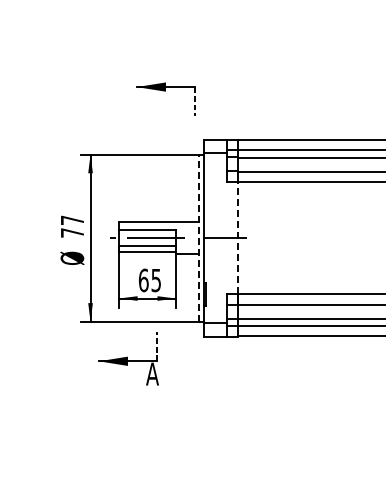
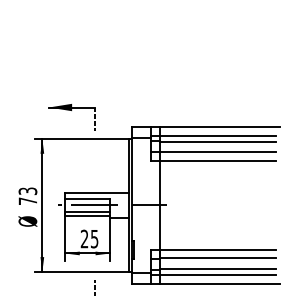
part: (165, 91) -> (71, 111), moved
text: (72, 220) -> (27, 191), 77 -> 73
line: (238, 237) -> (160, 204), dashed -> solid
line: (199, 238) -> (129, 205), dashed -> solid
text: (143, 280) -> (84, 239), 65 -> 25

